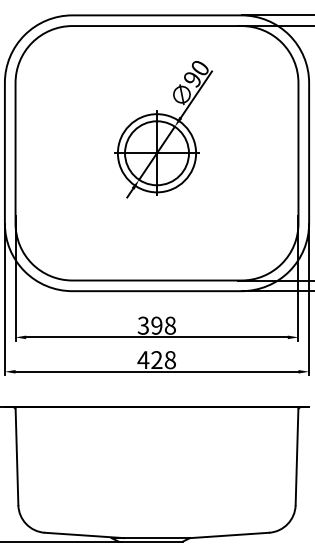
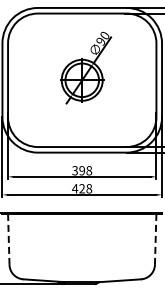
line: (16, 456) -> (8, 239), solid -> dashed
line: (296, 456) -> (155, 239), solid -> dashed

